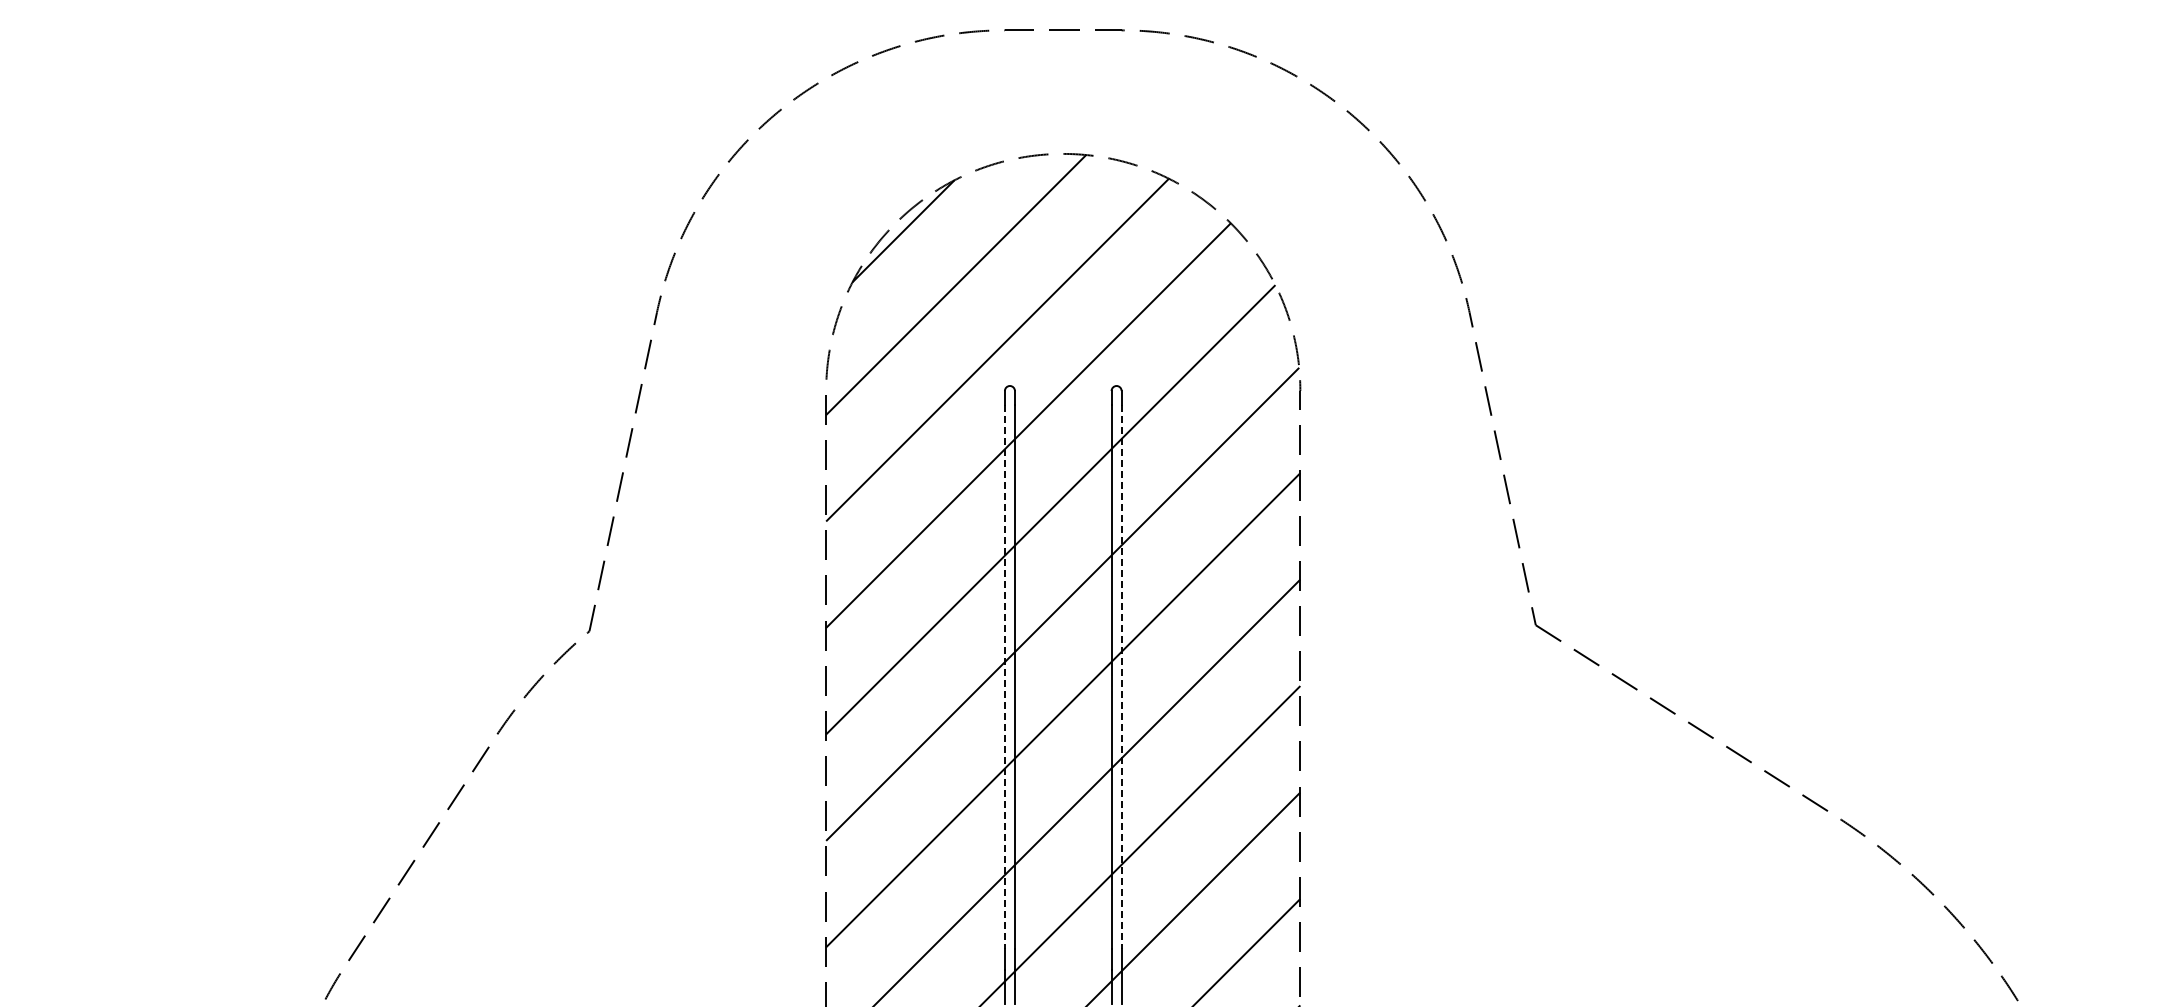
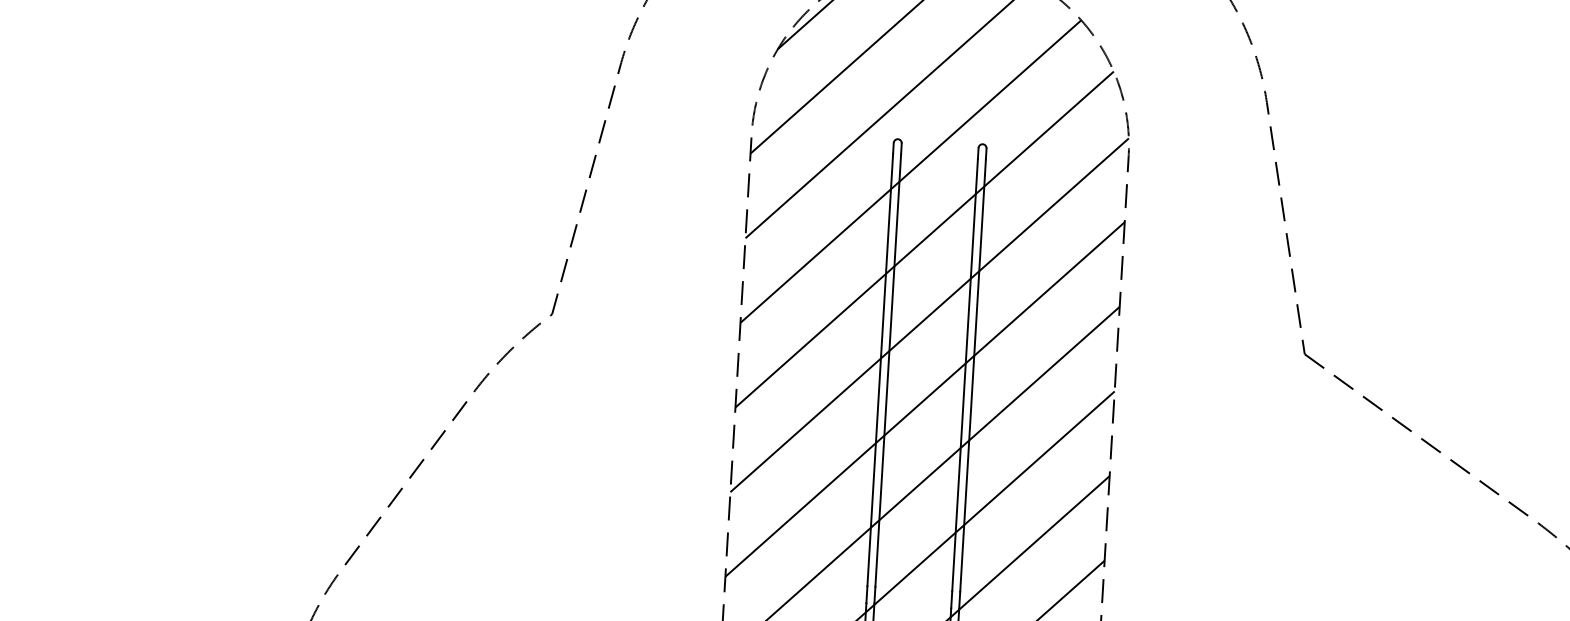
line: (1004, 676) -> (879, 369), dashed -> solid
line: (1121, 676) -> (972, 375), dashed -> solid

